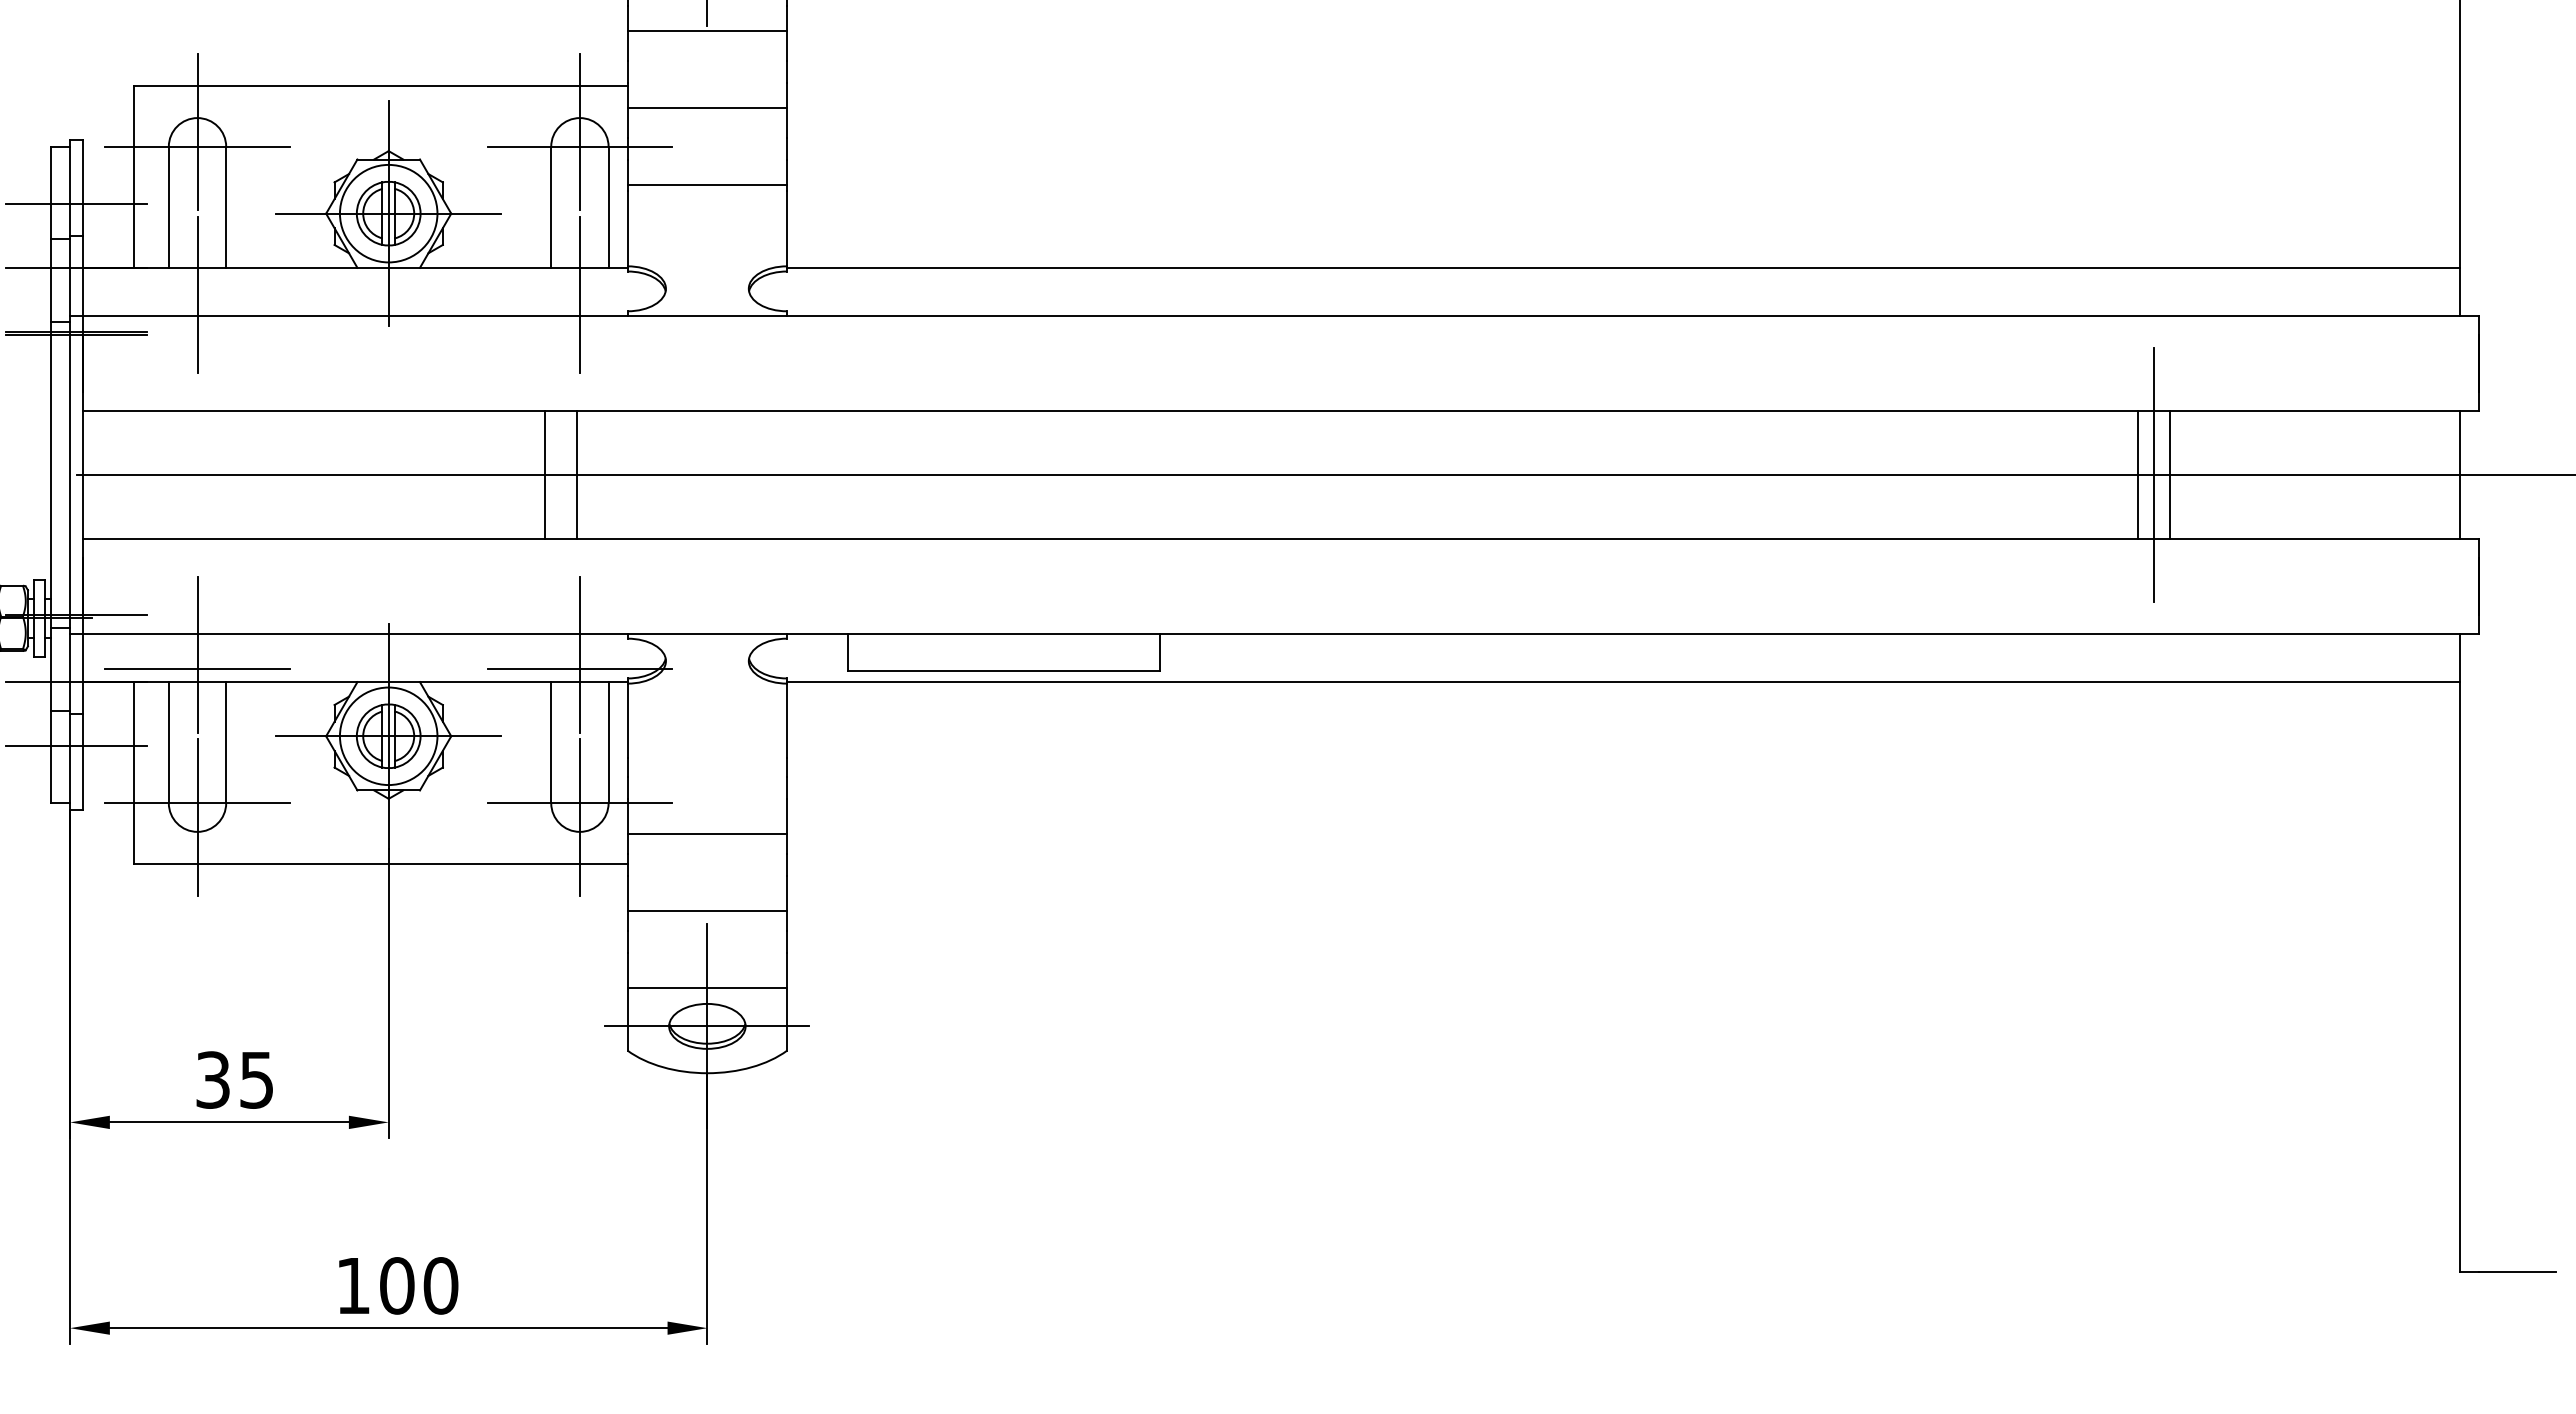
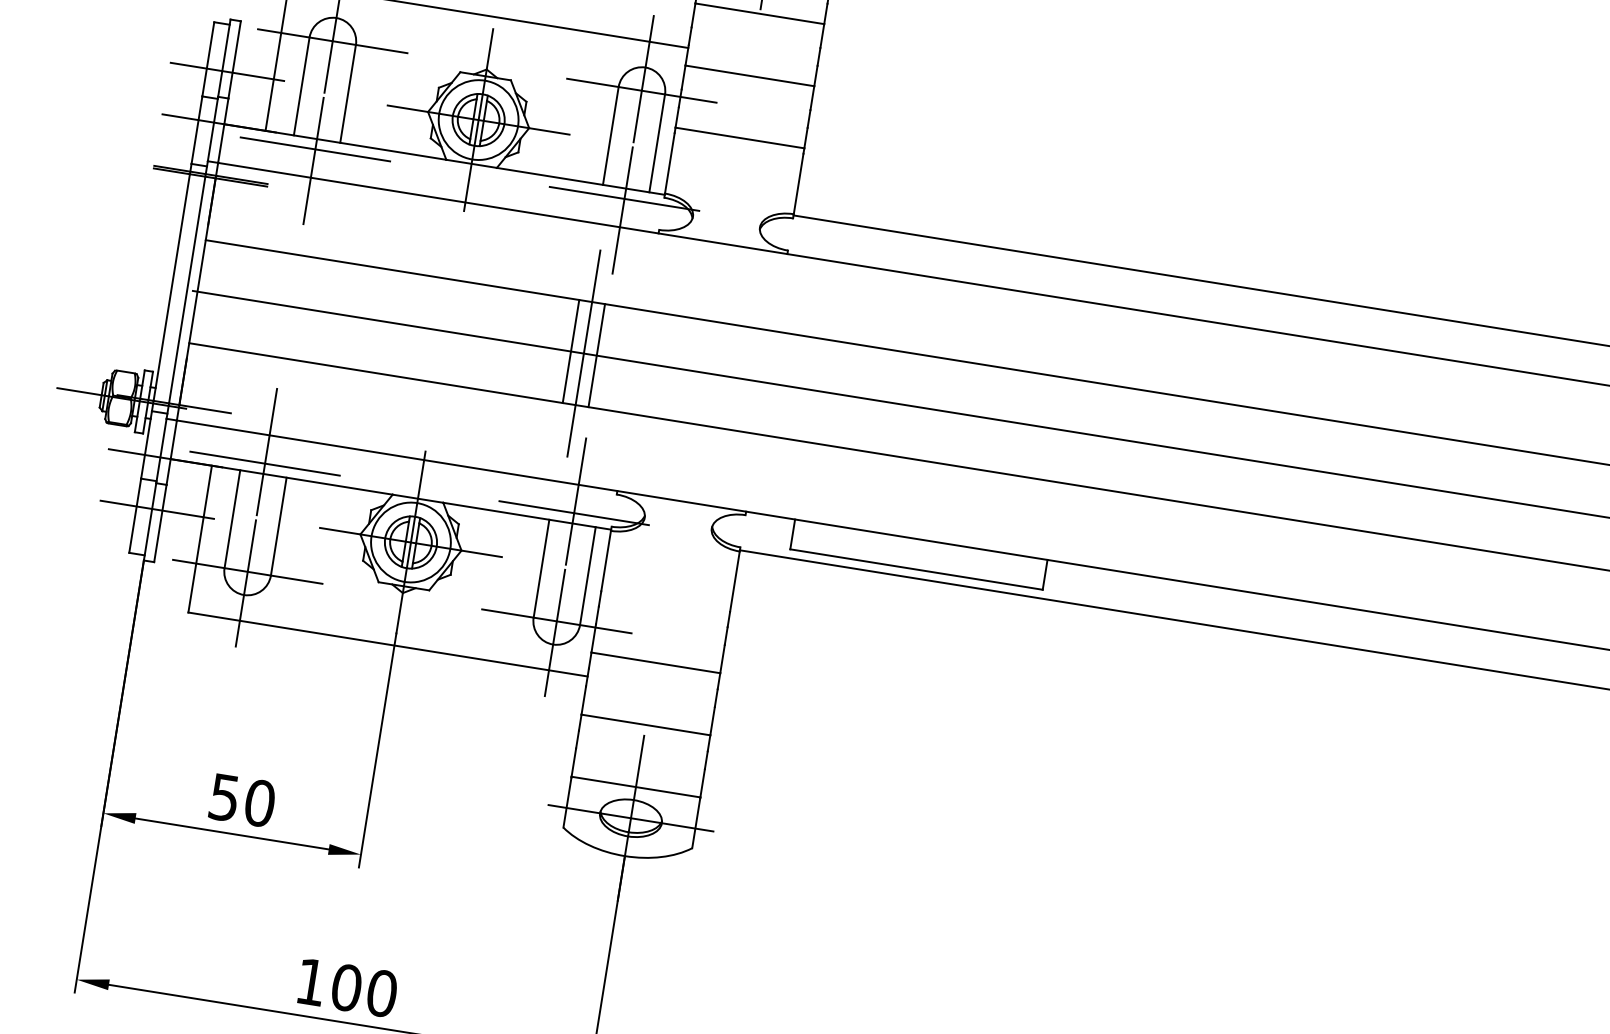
line: (197, 280) -> (315, 149), added
line: (579, 280) -> (624, 198), added
line: (560, 474) -> (583, 353), added
text: (235, 1079) -> (242, 800), 35 -> 50

